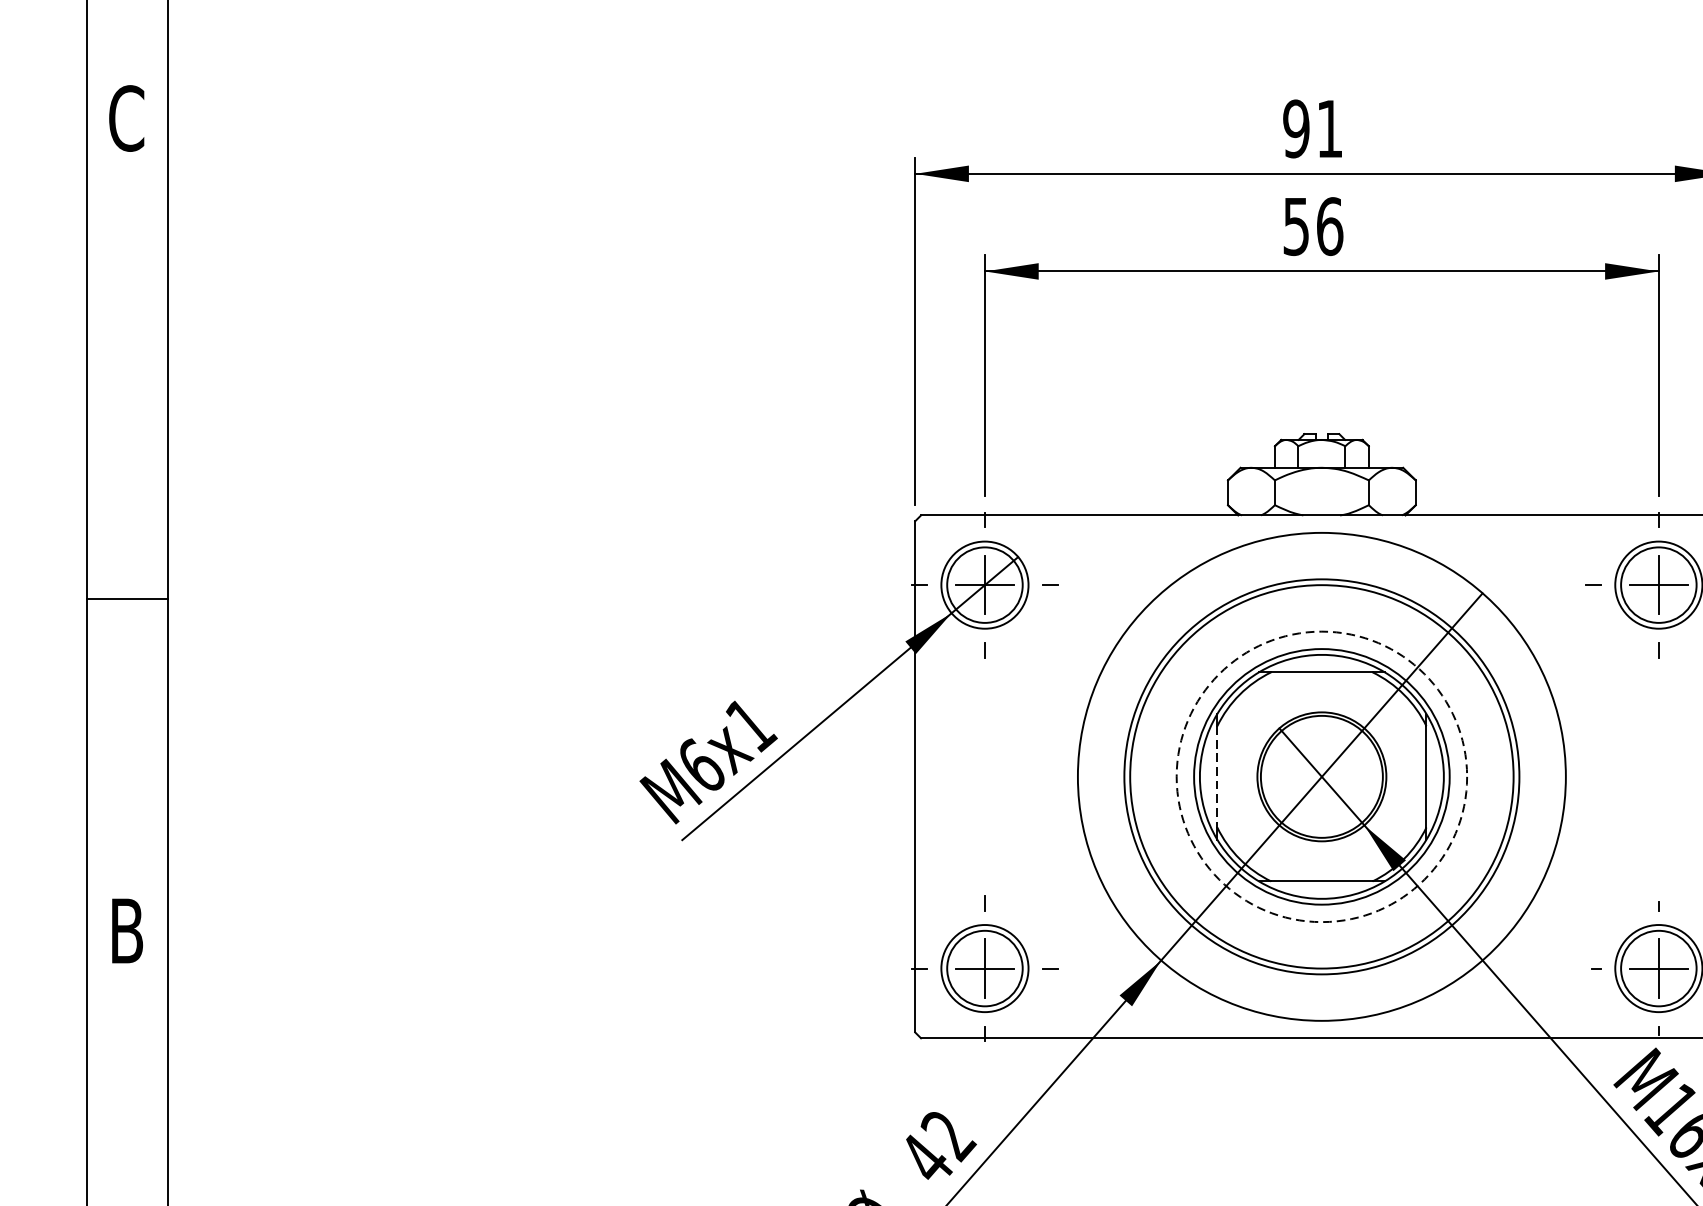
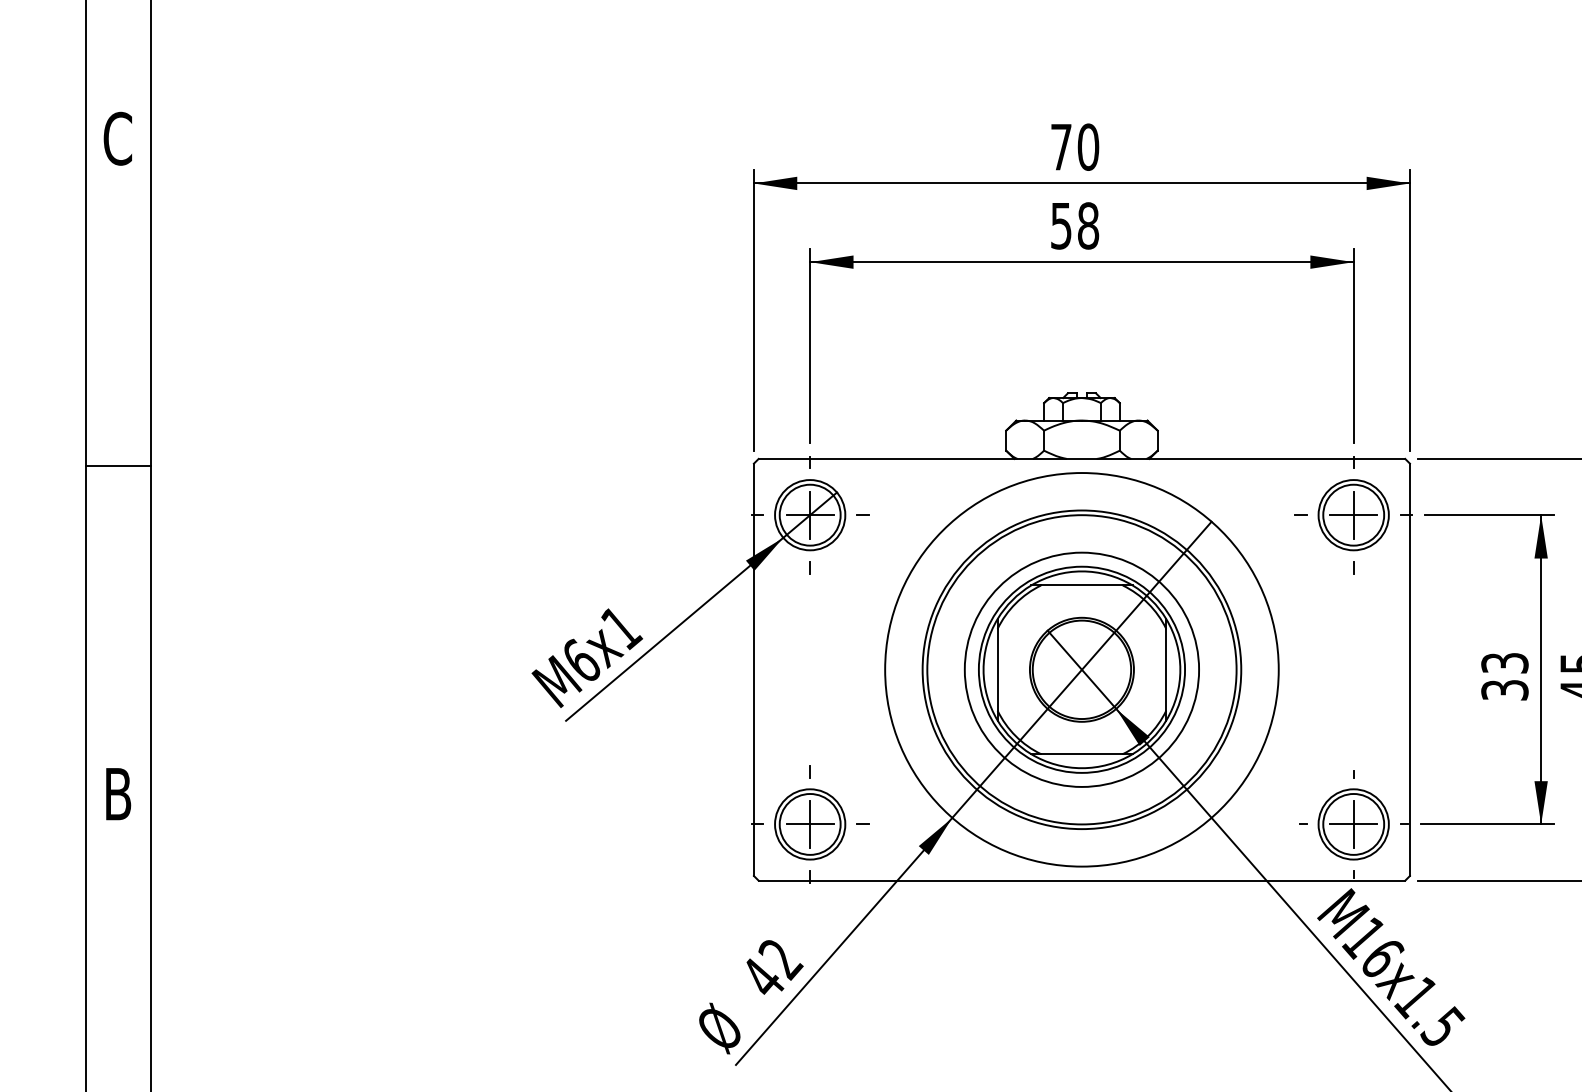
text: (1312, 128) -> (1074, 146), 91 -> 70
text: (1330, 226) -> (1088, 225), 56 -> 58
line: (127, 599) -> (118, 466), moved
line: (1217, 776) -> (997, 669), dashed -> solid
circle: (1321, 776) -> (1081, 669), dashed -> solid

